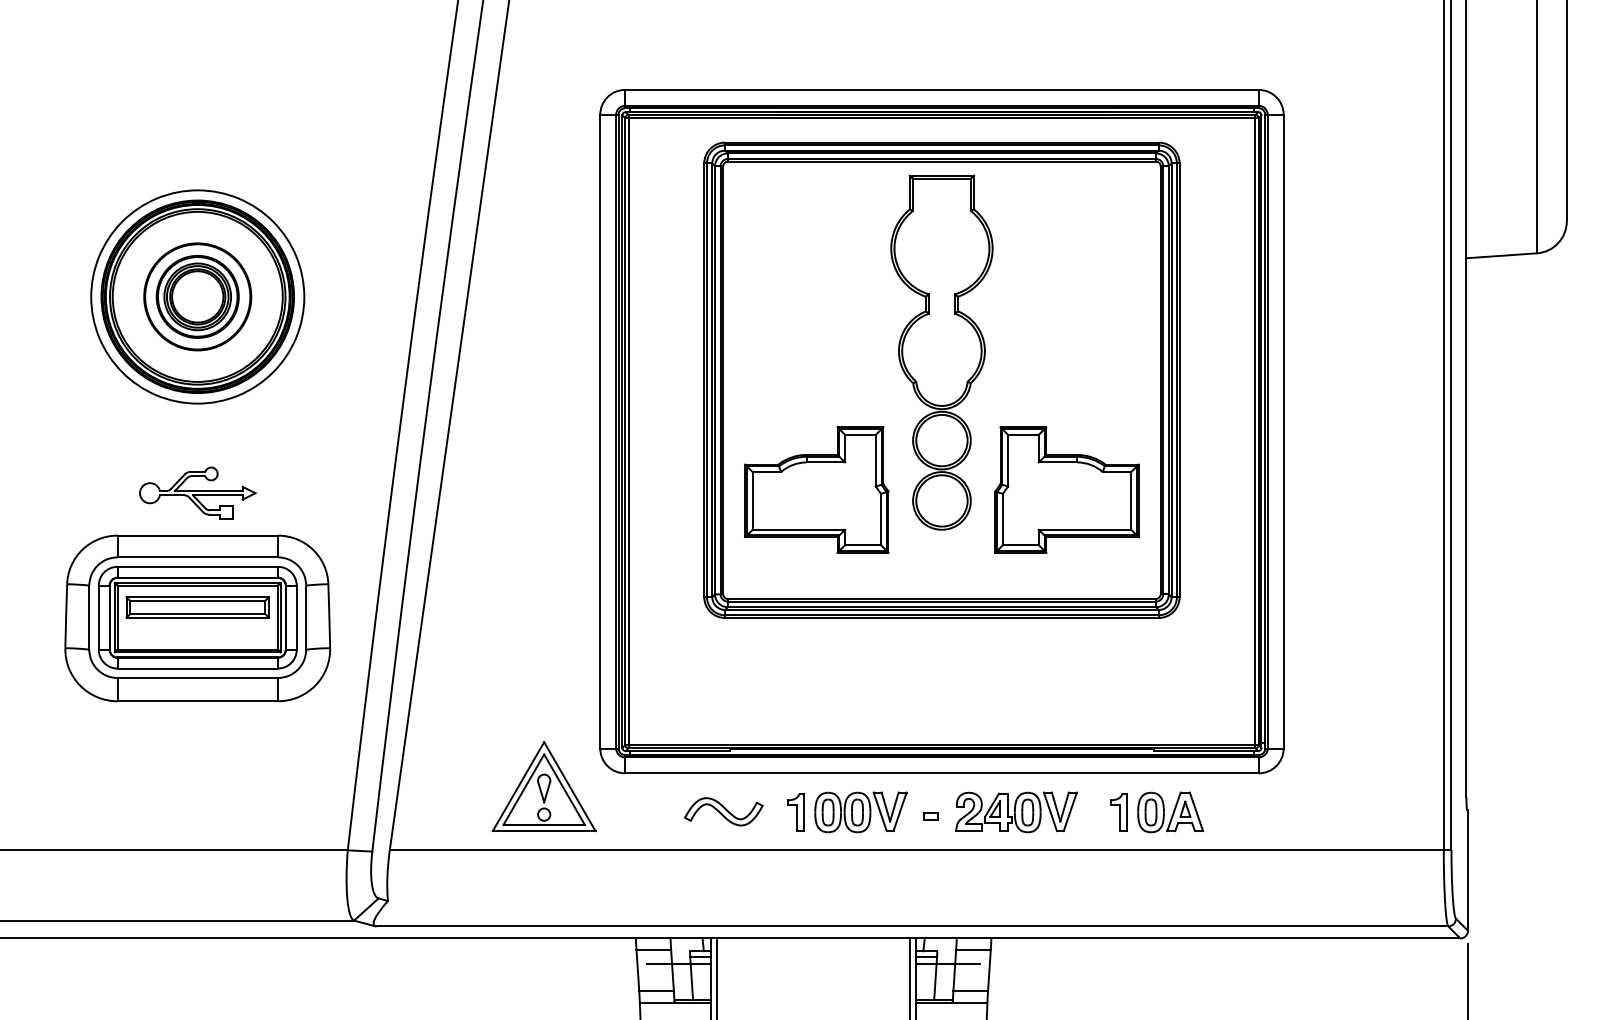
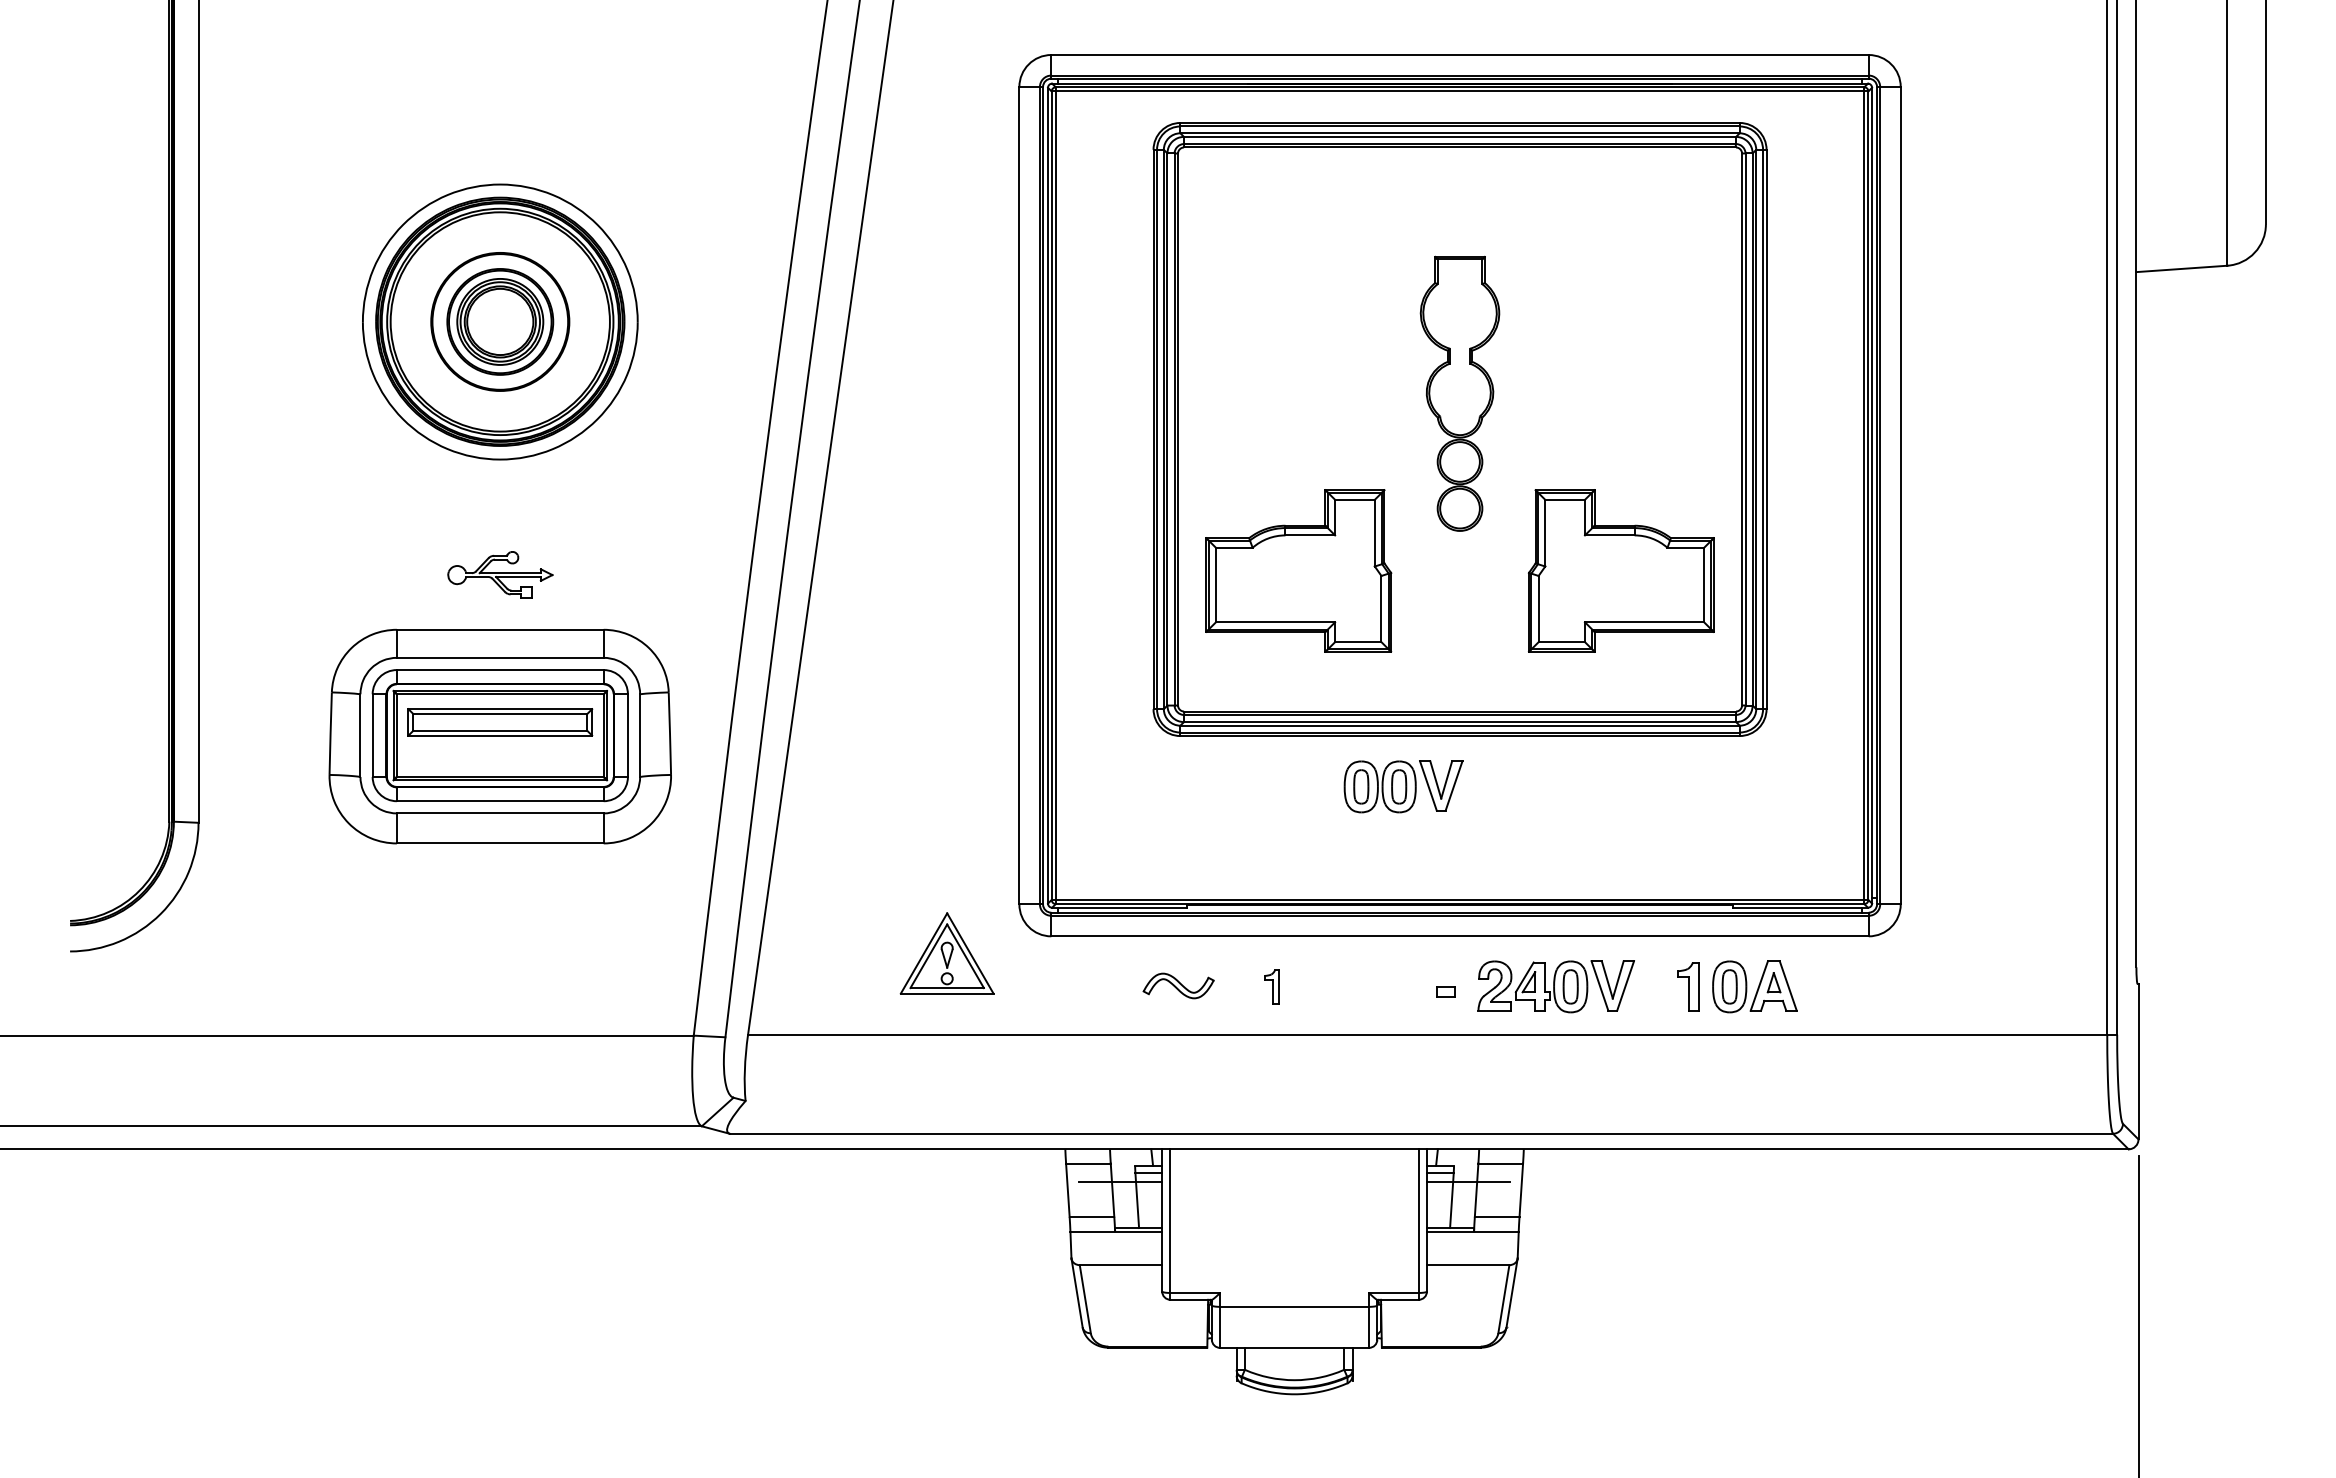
part: (941, 352) -> (1459, 393), size x0.6
part: (197, 492) -> (500, 574), size x0.7
part: (544, 786) -> (947, 953), size x0.7
part: (723, 811) -> (1178, 985), size x0.7
part: (795, 812) -> (1271, 986), size x0.7
part: (860, 812) -> (1403, 786), moved

